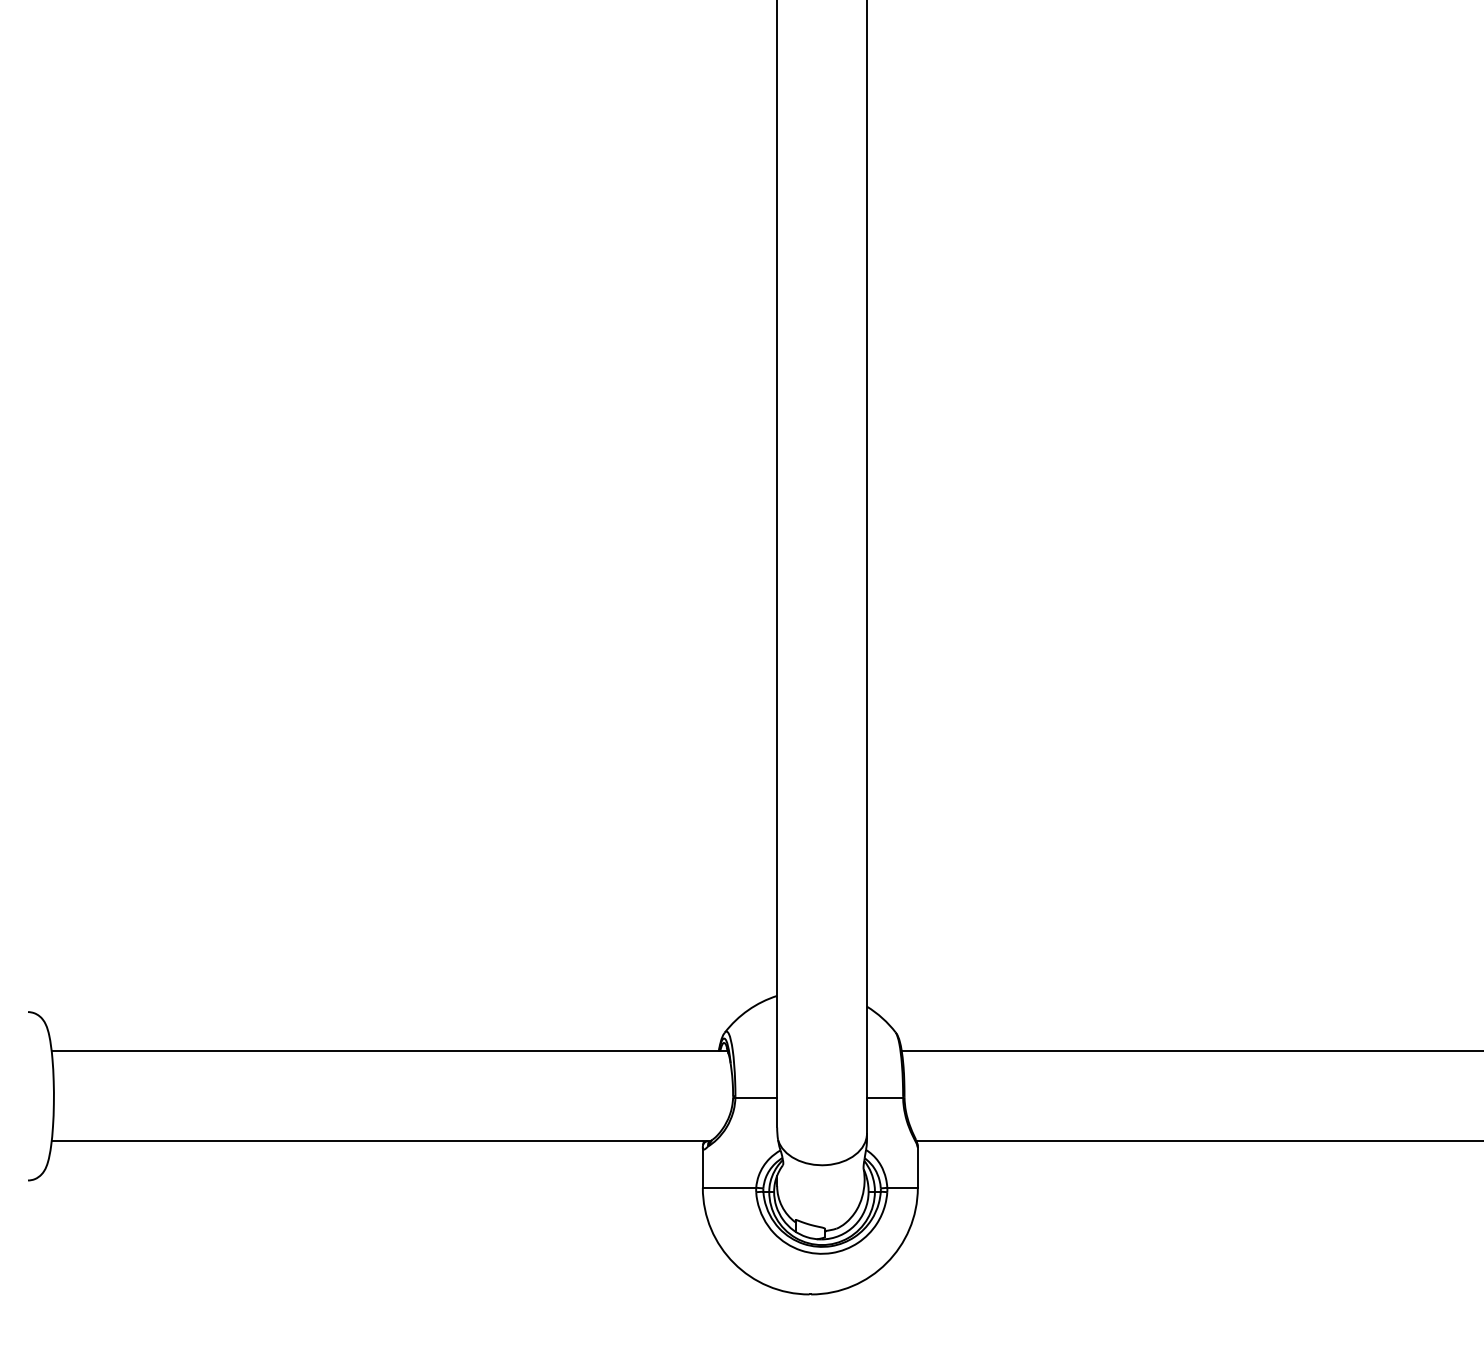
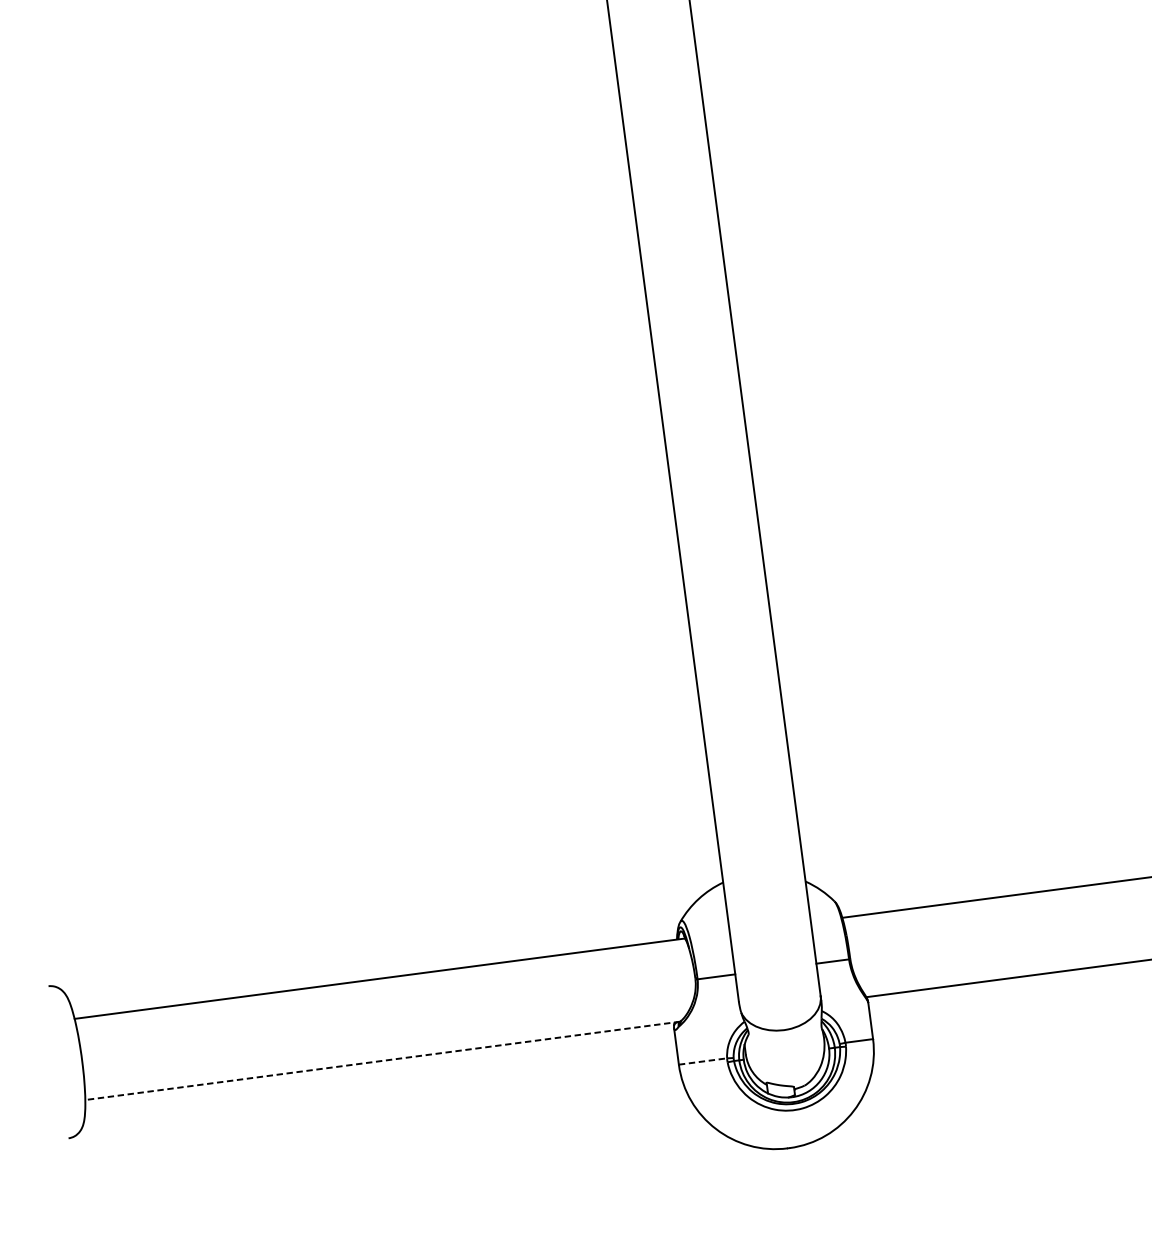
line: (380, 1141) -> (382, 1061), solid -> dashed
line: (729, 1187) -> (702, 1061), solid -> dashed

